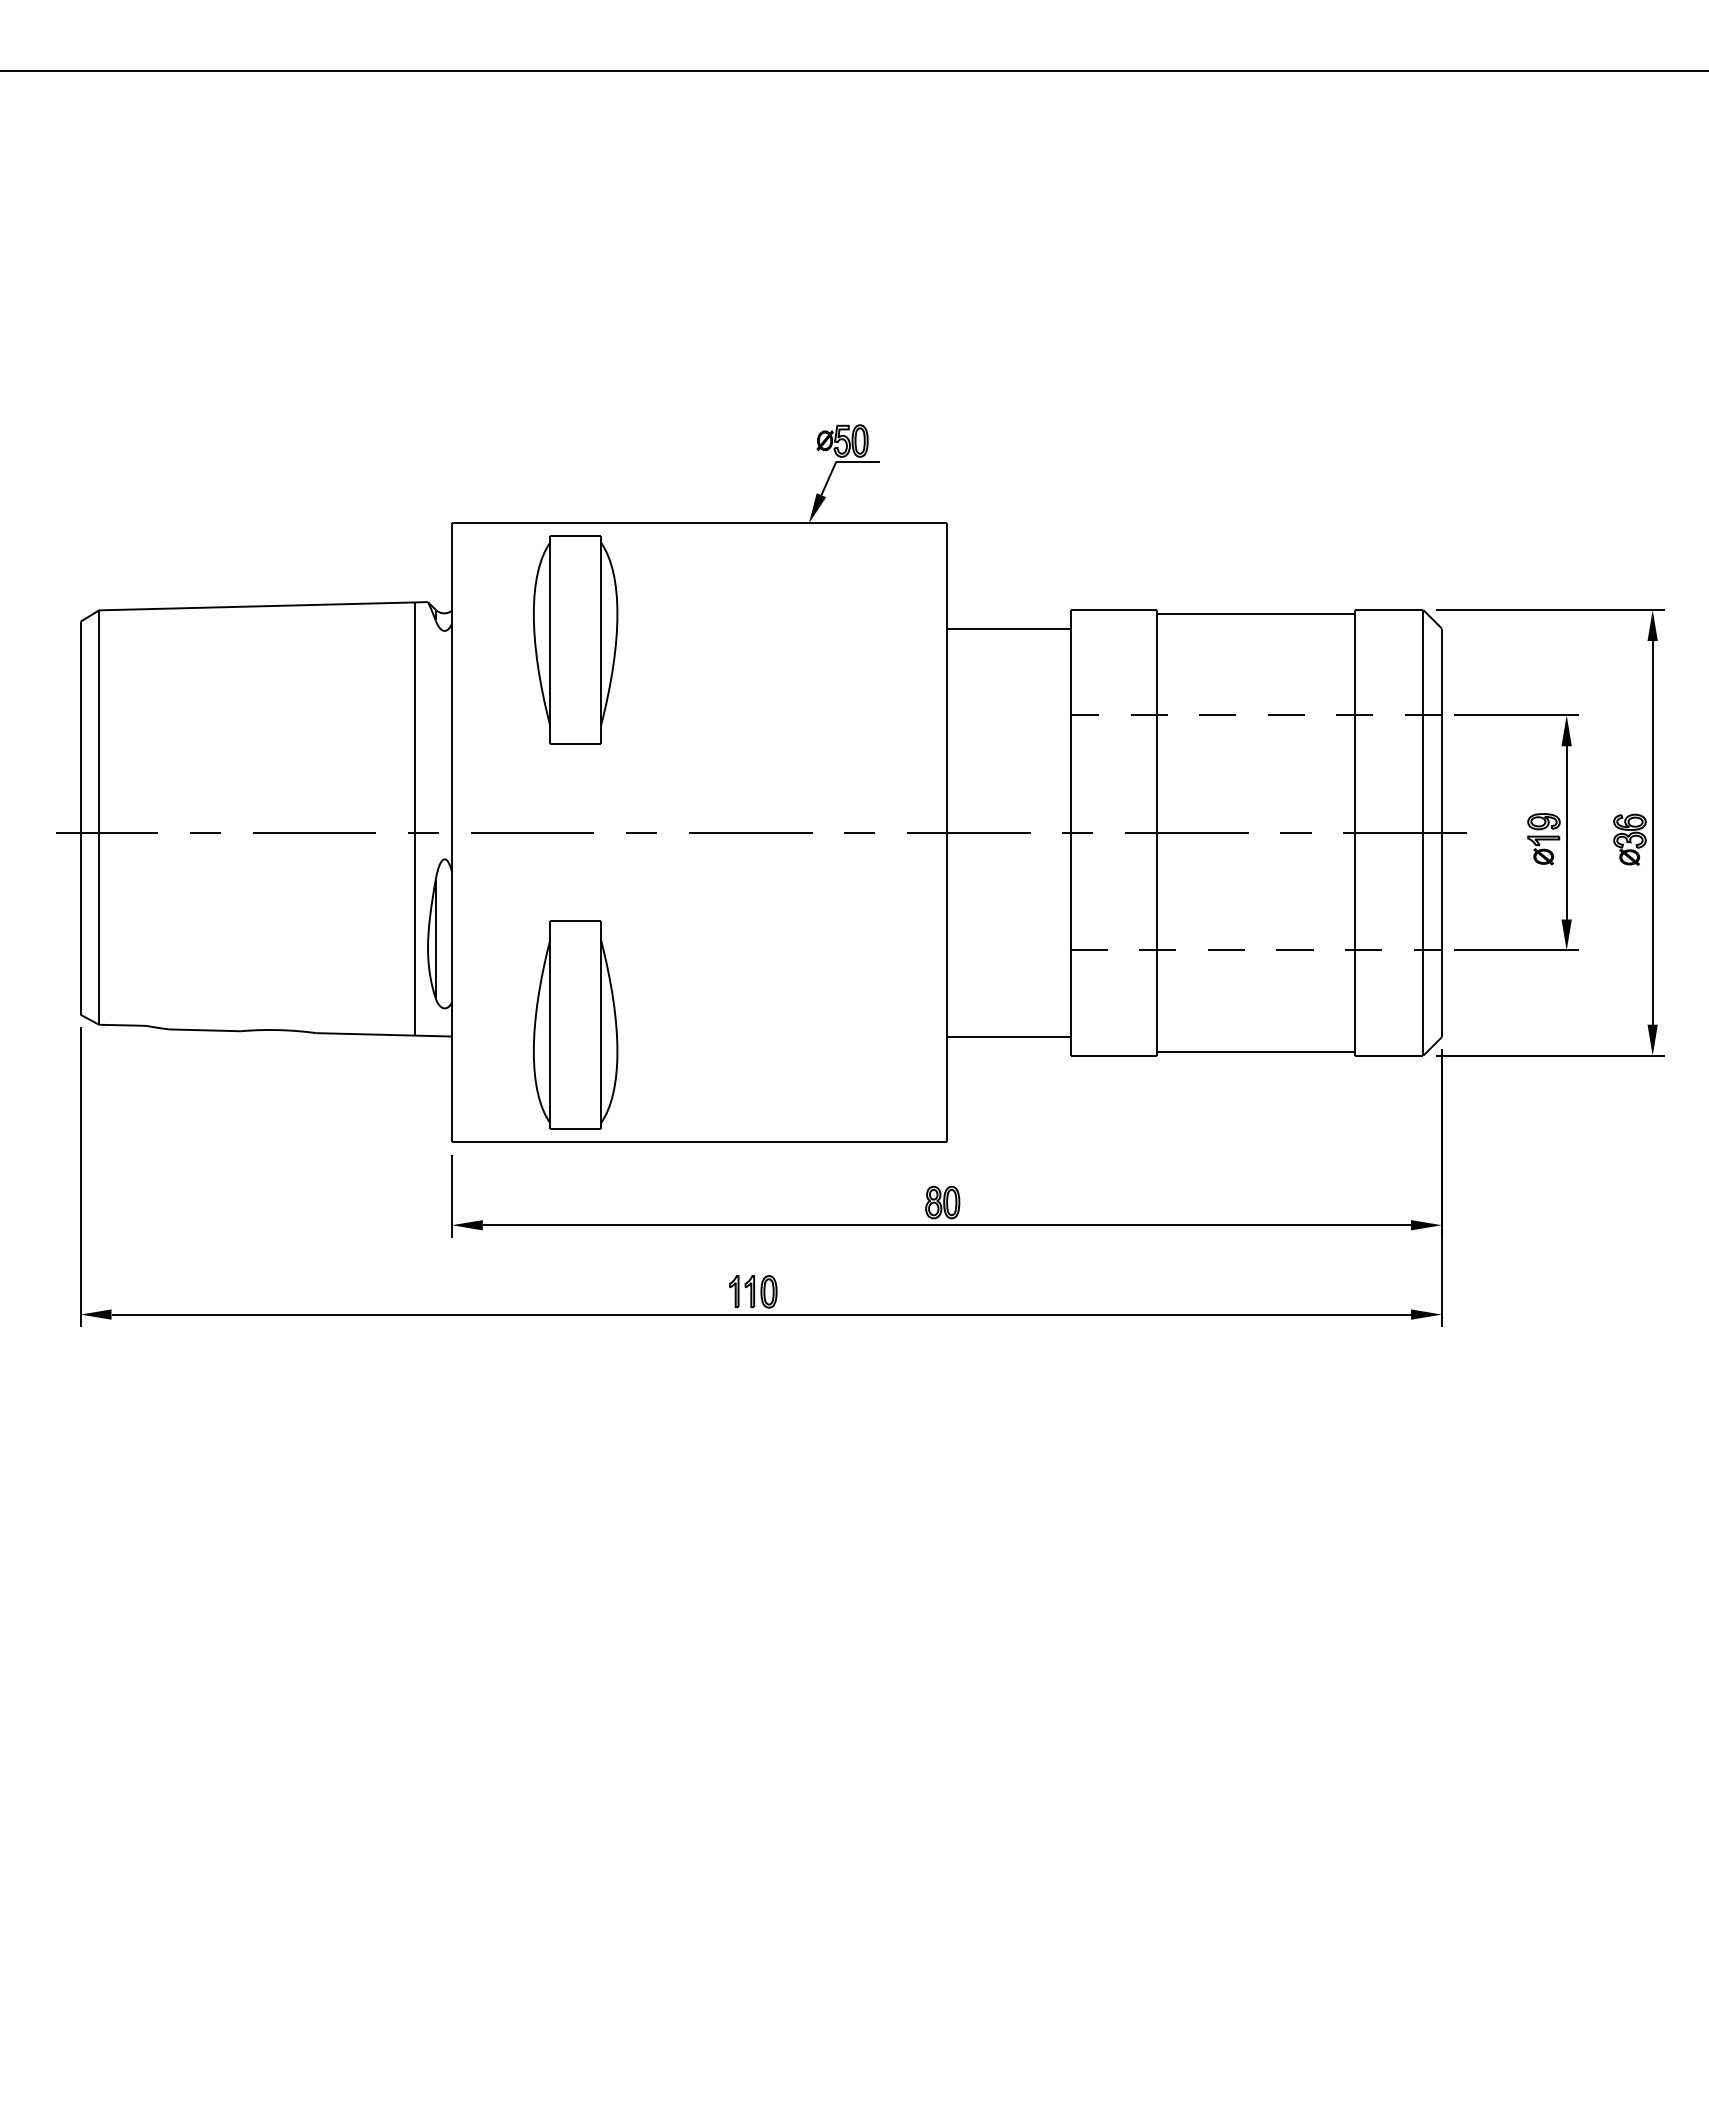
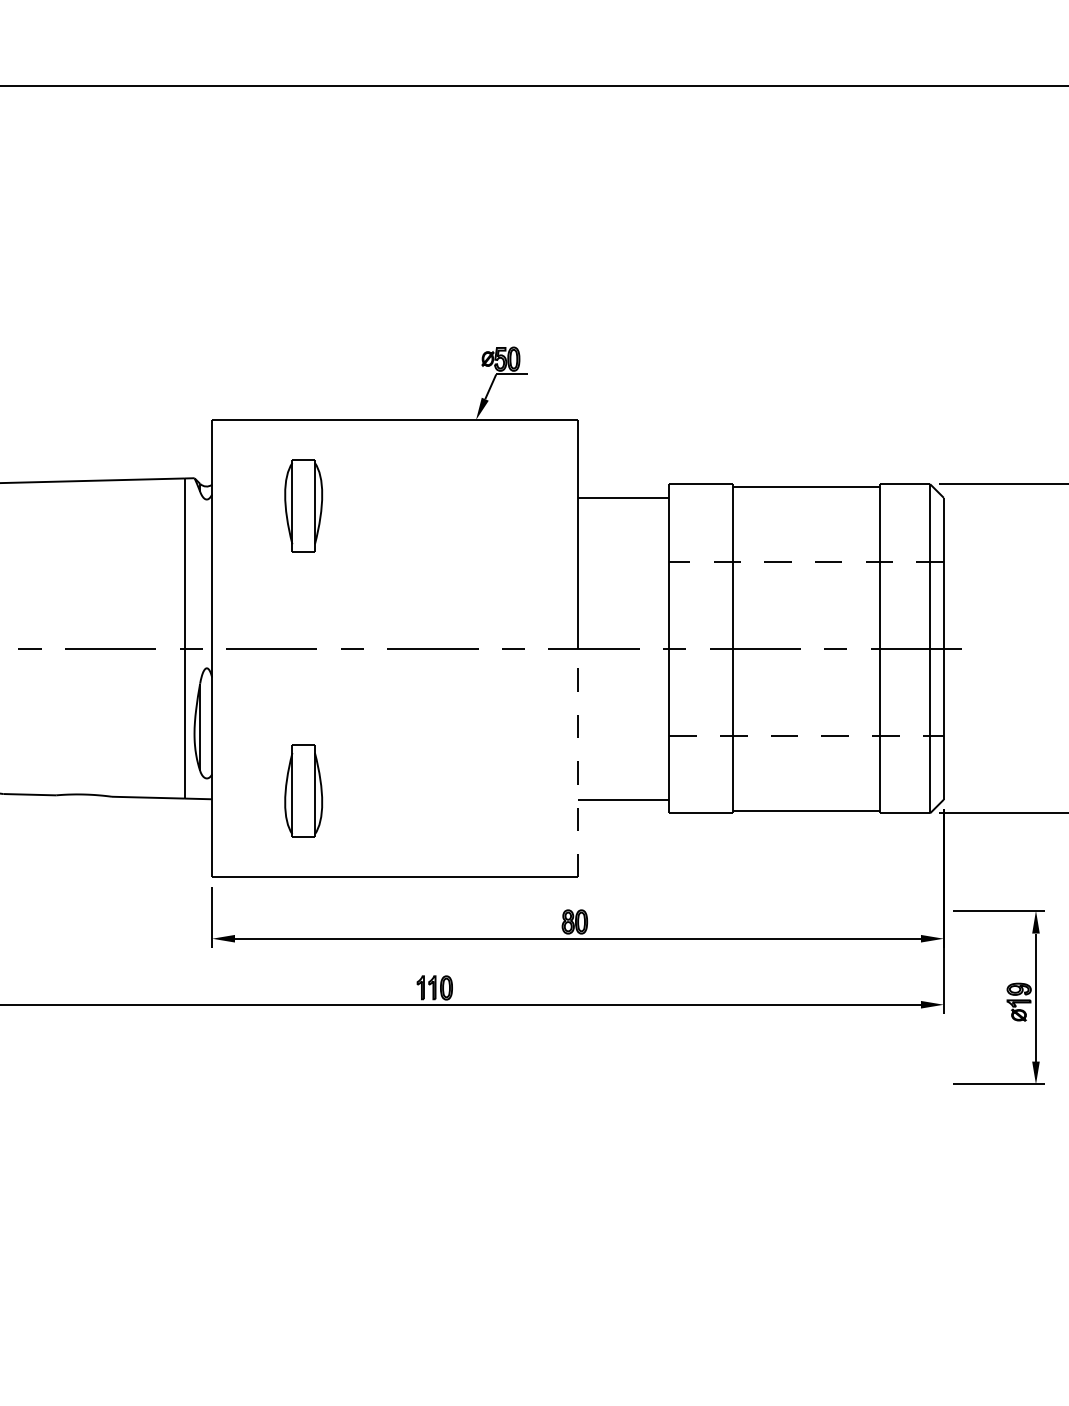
part: (575, 639) -> (303, 505), size x0.6
part: (1527, 835) -> (1007, 999), moved
line: (946, 987) -> (577, 763), solid -> dashed
part: (575, 1024) -> (303, 790), size x0.6

